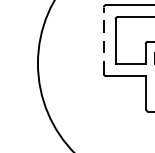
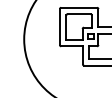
line: (102, 41) -> (59, 27), dashed -> solid

